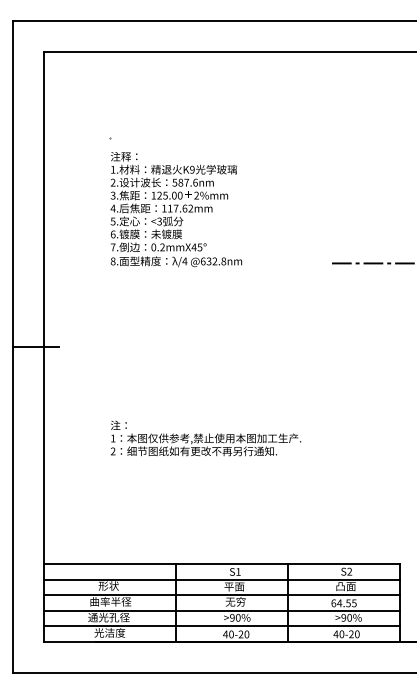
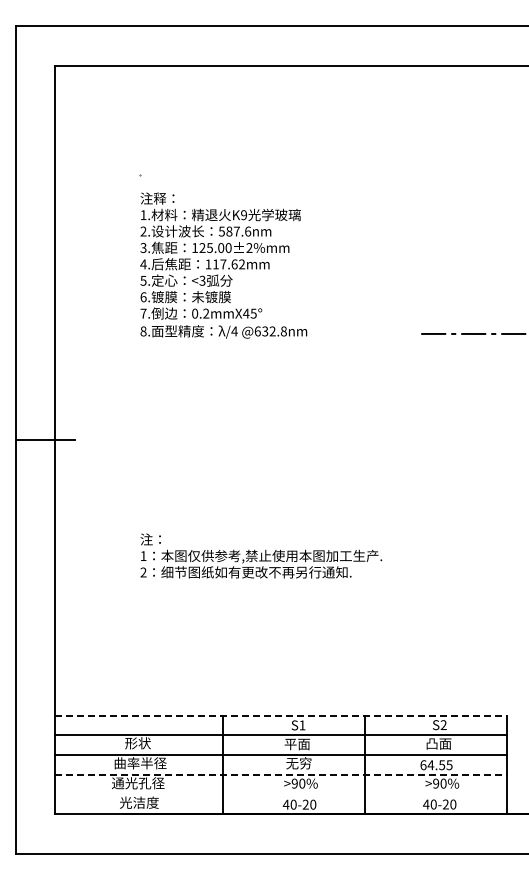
line: (221, 564) -> (281, 715), solid -> dashed
line: (221, 610) -> (281, 774), solid -> dashed
line: (221, 626) -> (280, 794), removed

